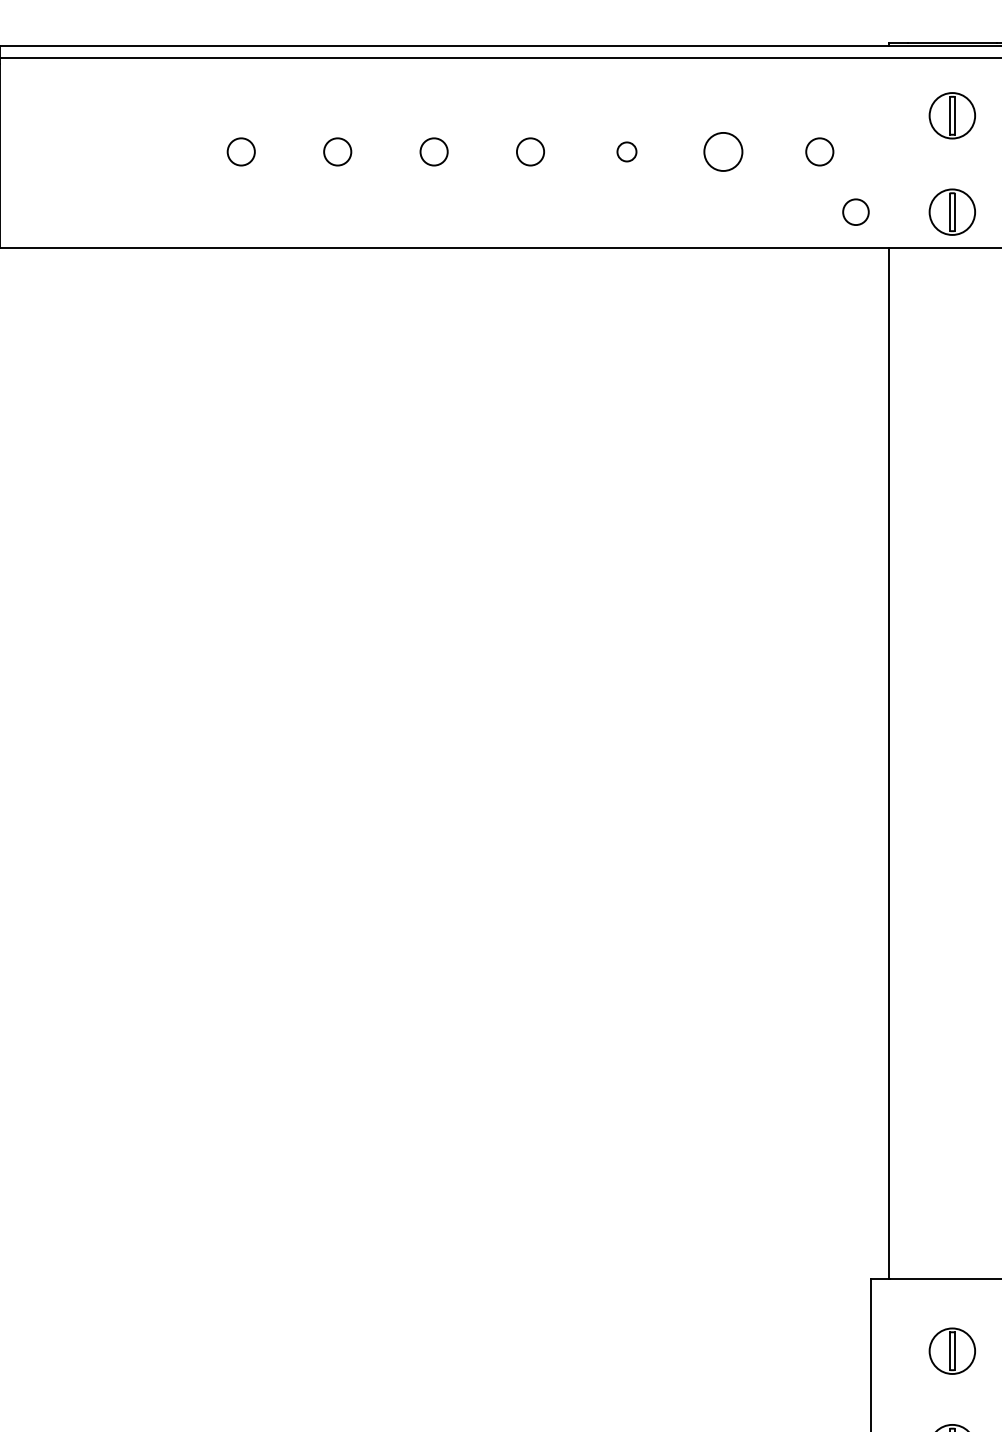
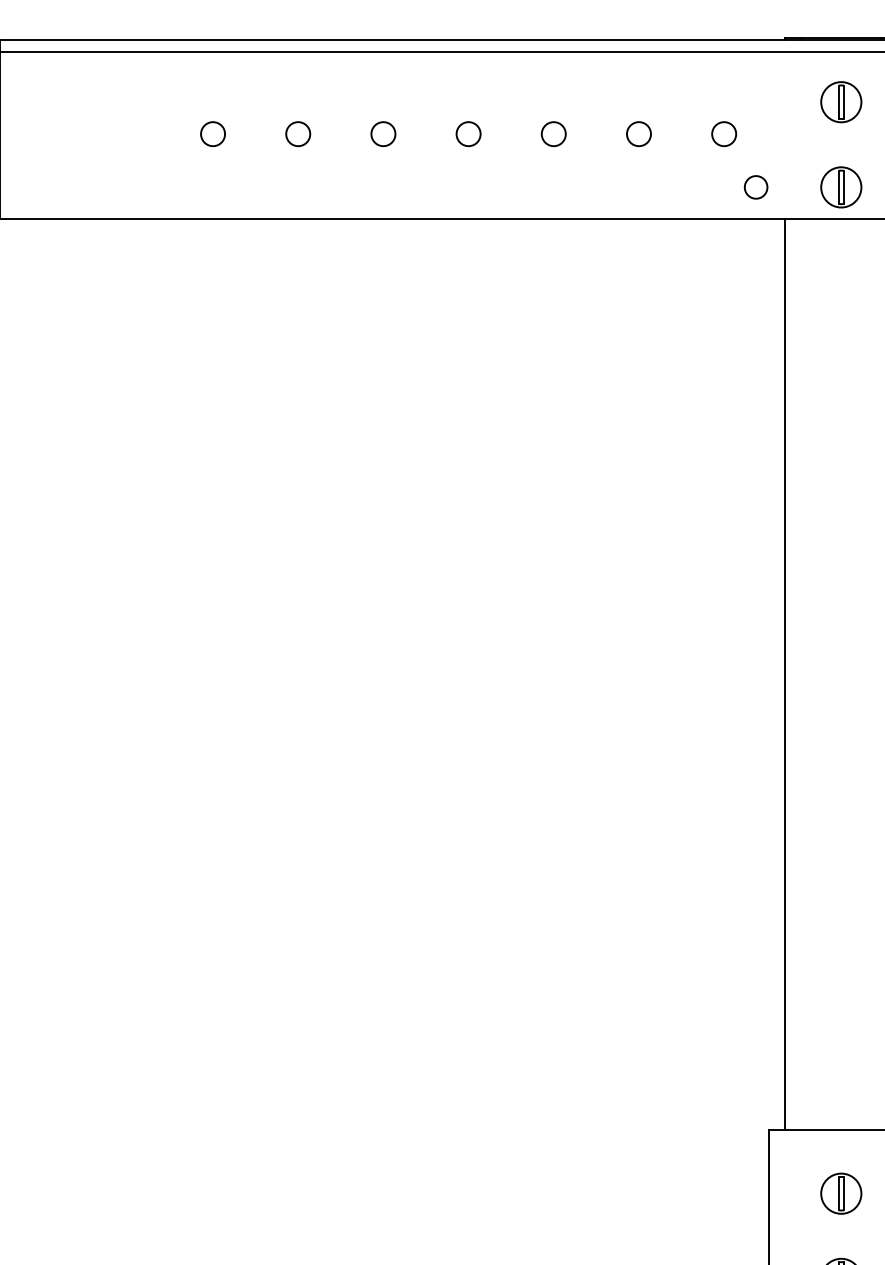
circle: (626, 151) -> (553, 133), size x1.43
circle: (722, 151) -> (638, 133), size x0.71

